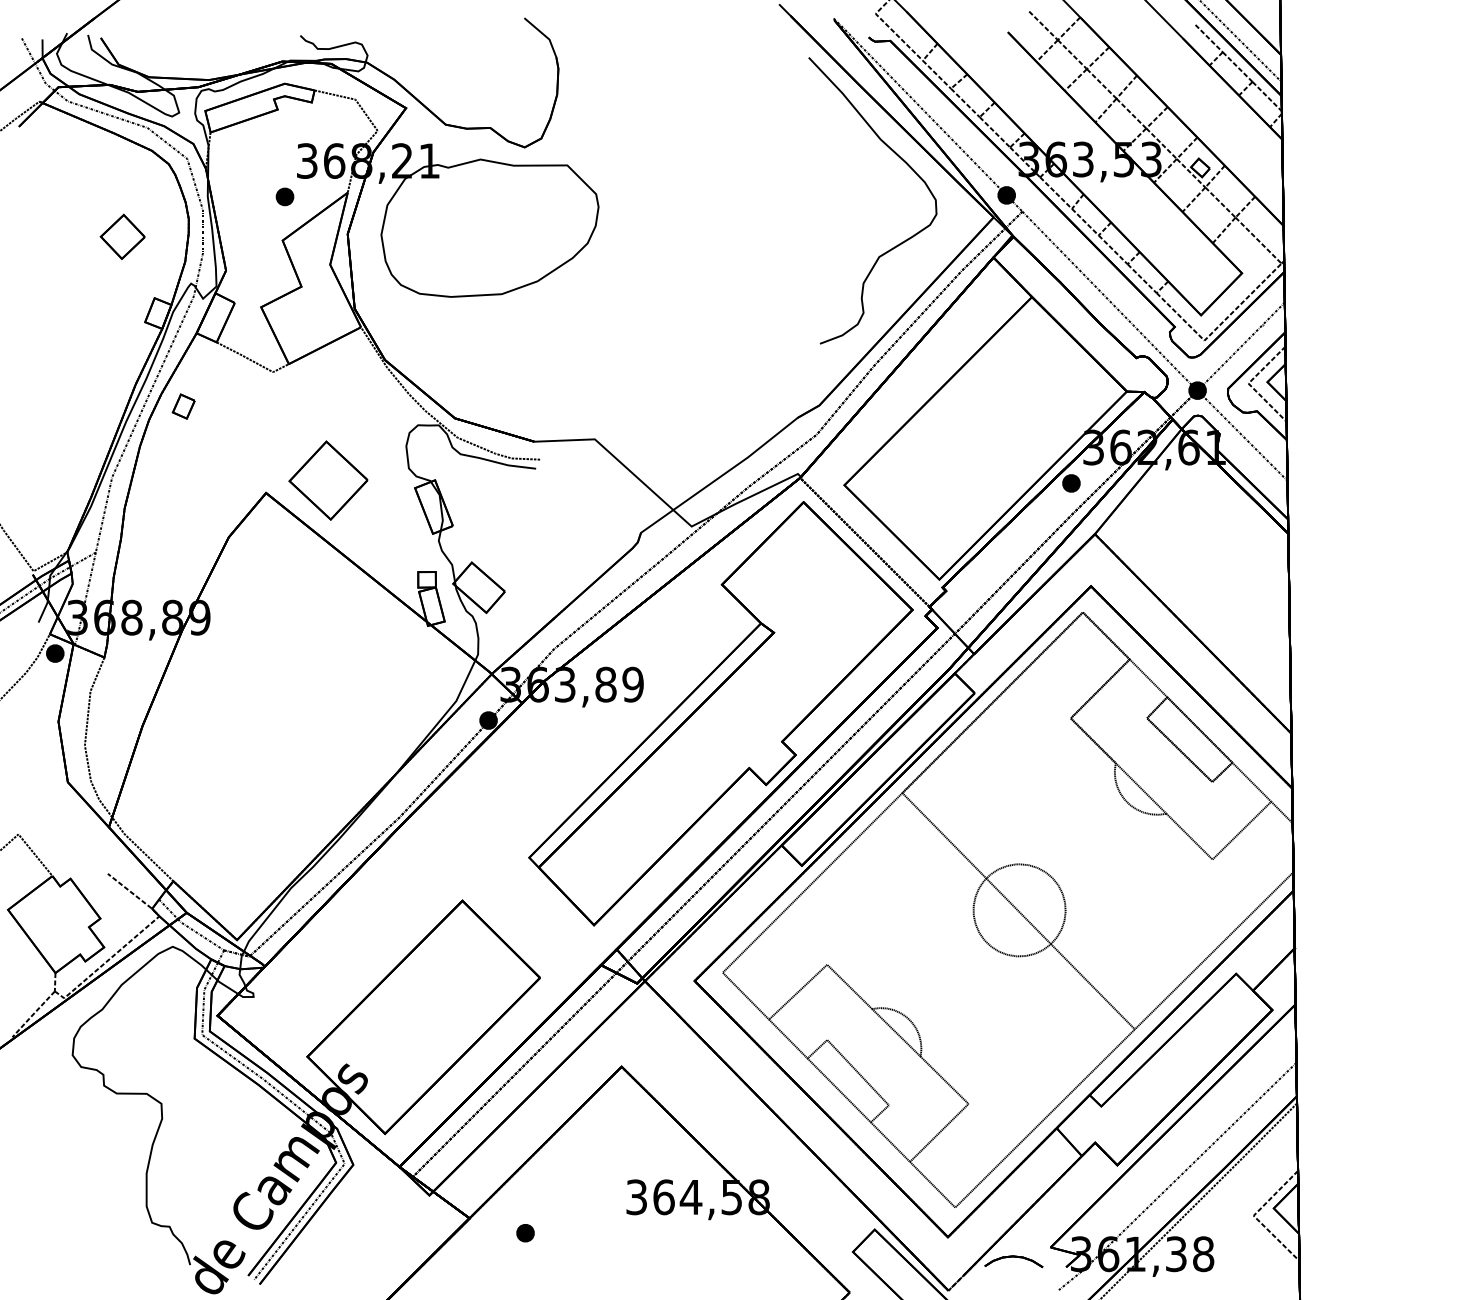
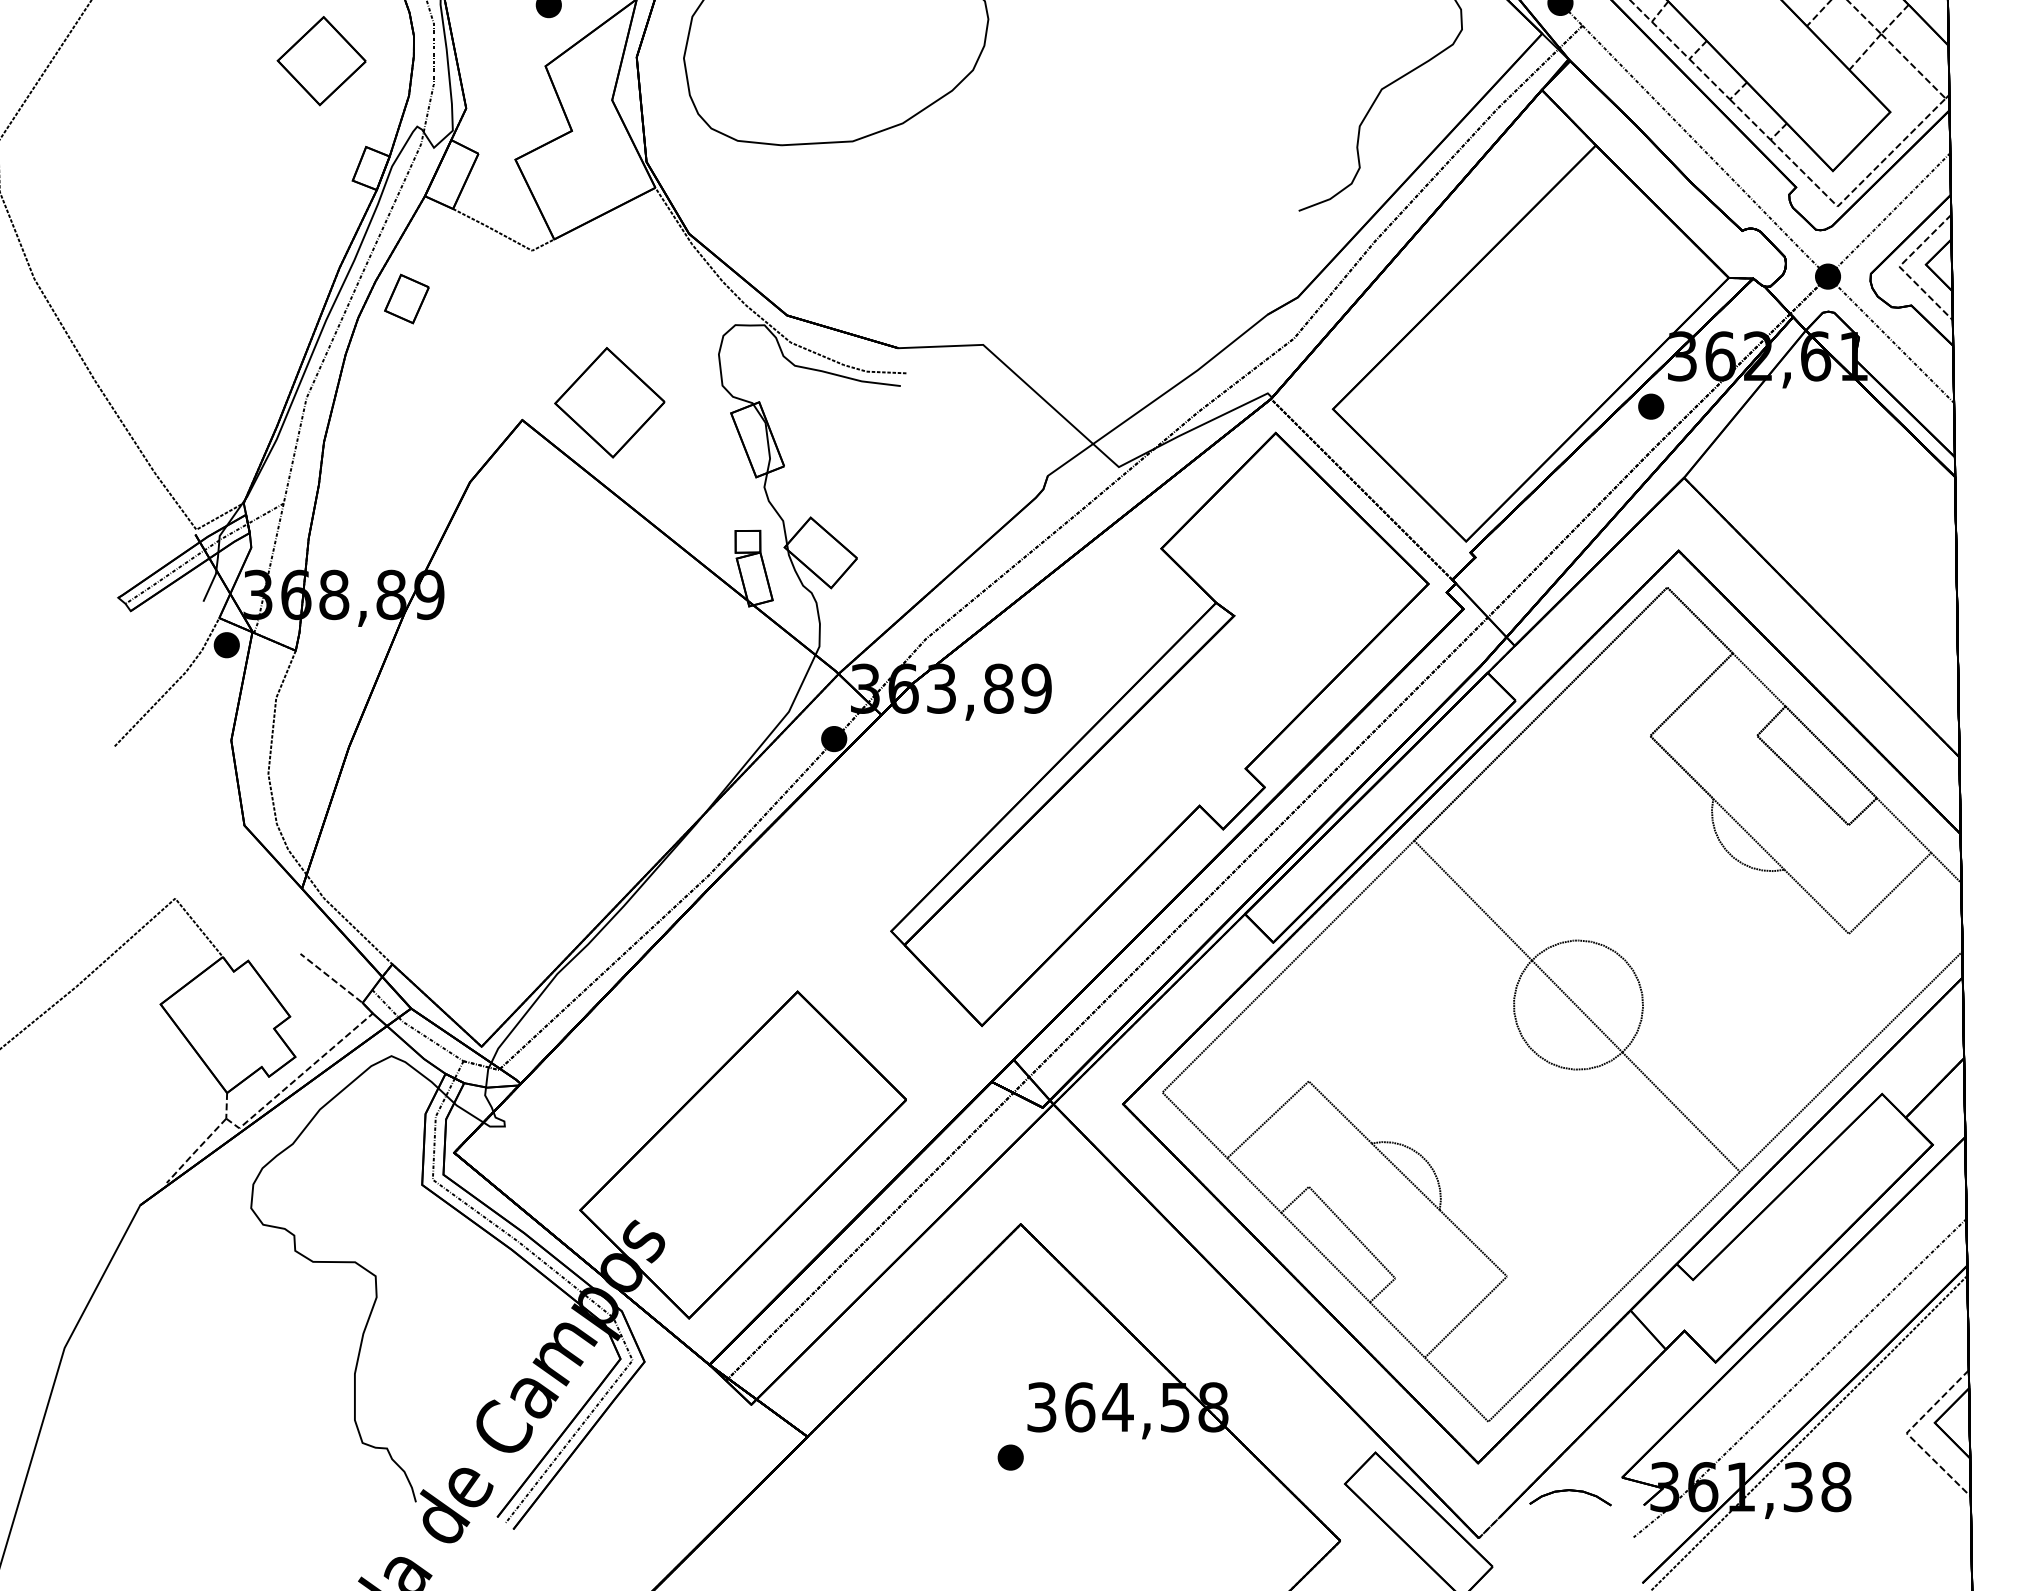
part: (122, 236) -> (321, 60), size x1.43
part: (183, 406) -> (406, 298), size x1.43
part: (525, 1233) -> (1010, 1458), moved

